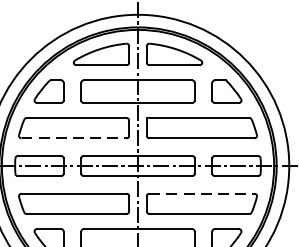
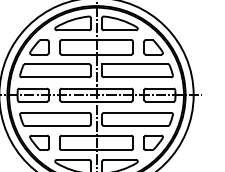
line: (74, 138) -> (55, 77), dashed -> solid
line: (201, 193) -> (137, 112), dashed -> solid

